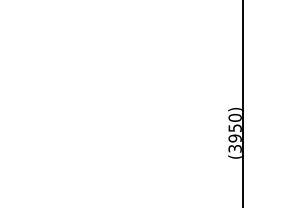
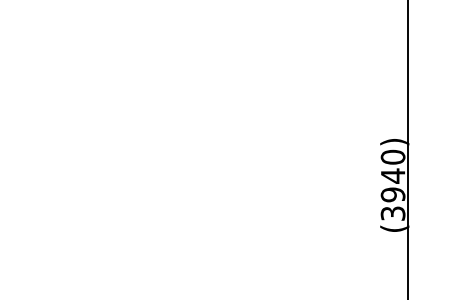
text: (234, 128) -> (391, 176), (3950) -> (3940)

